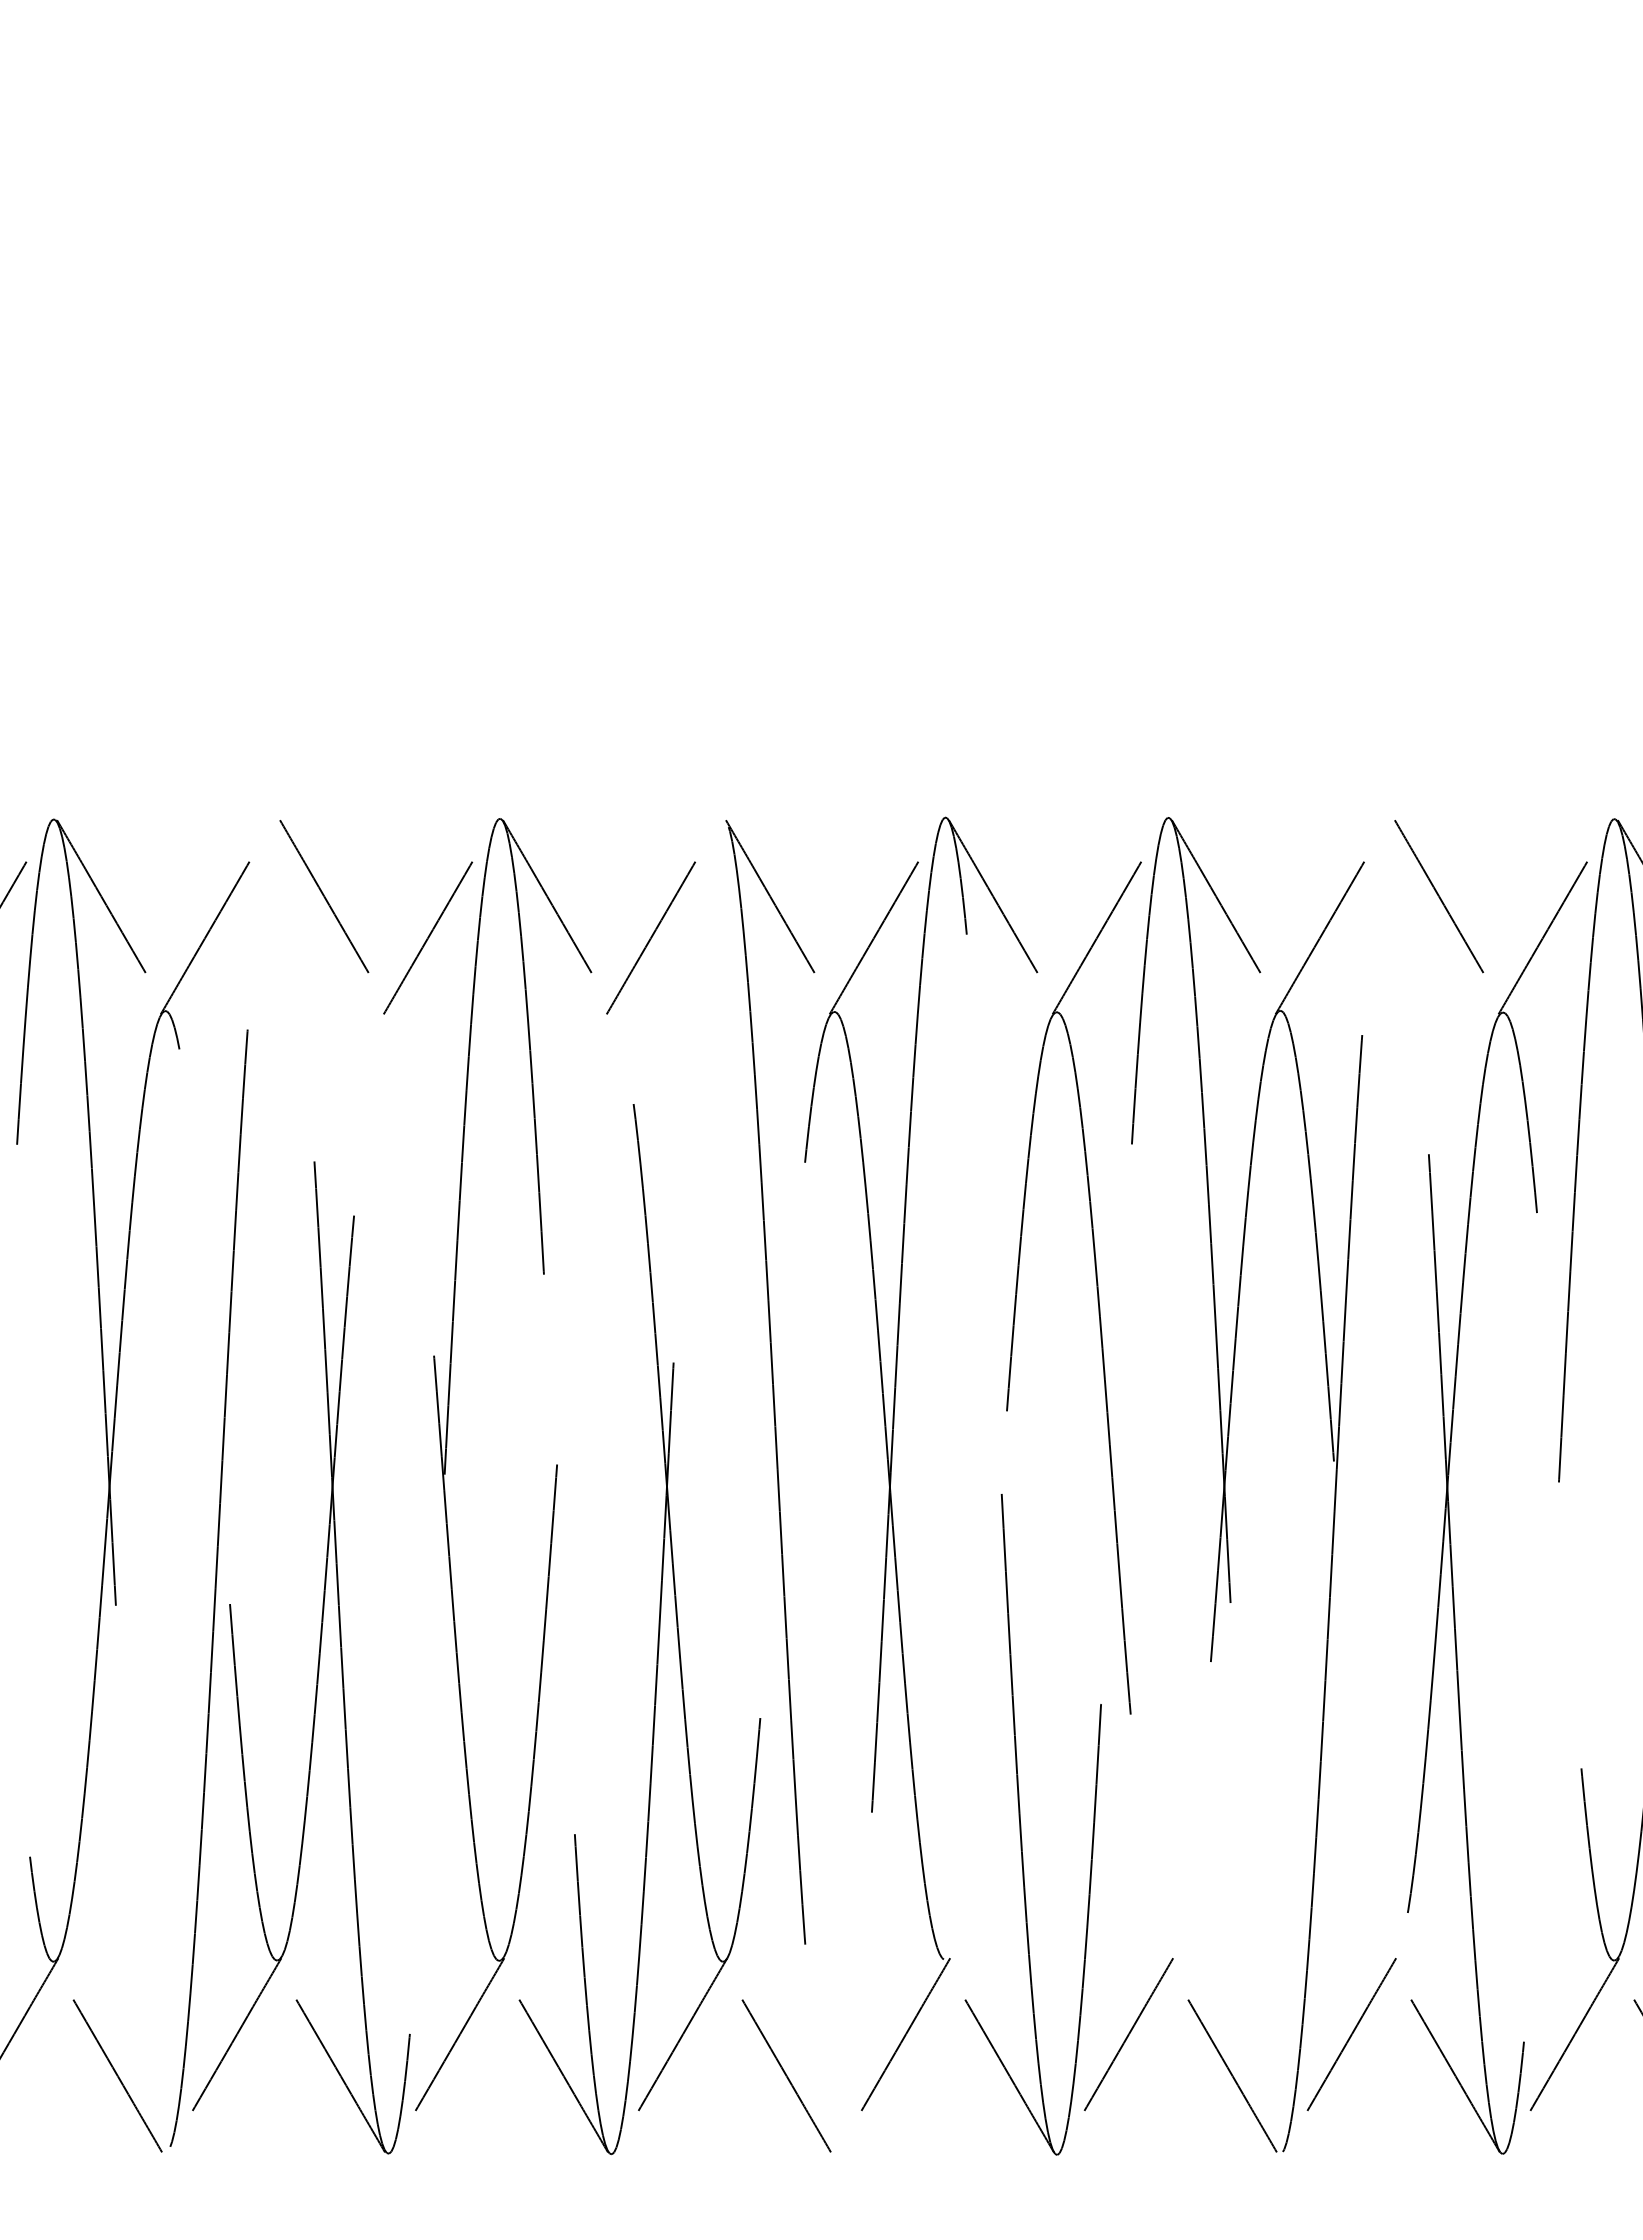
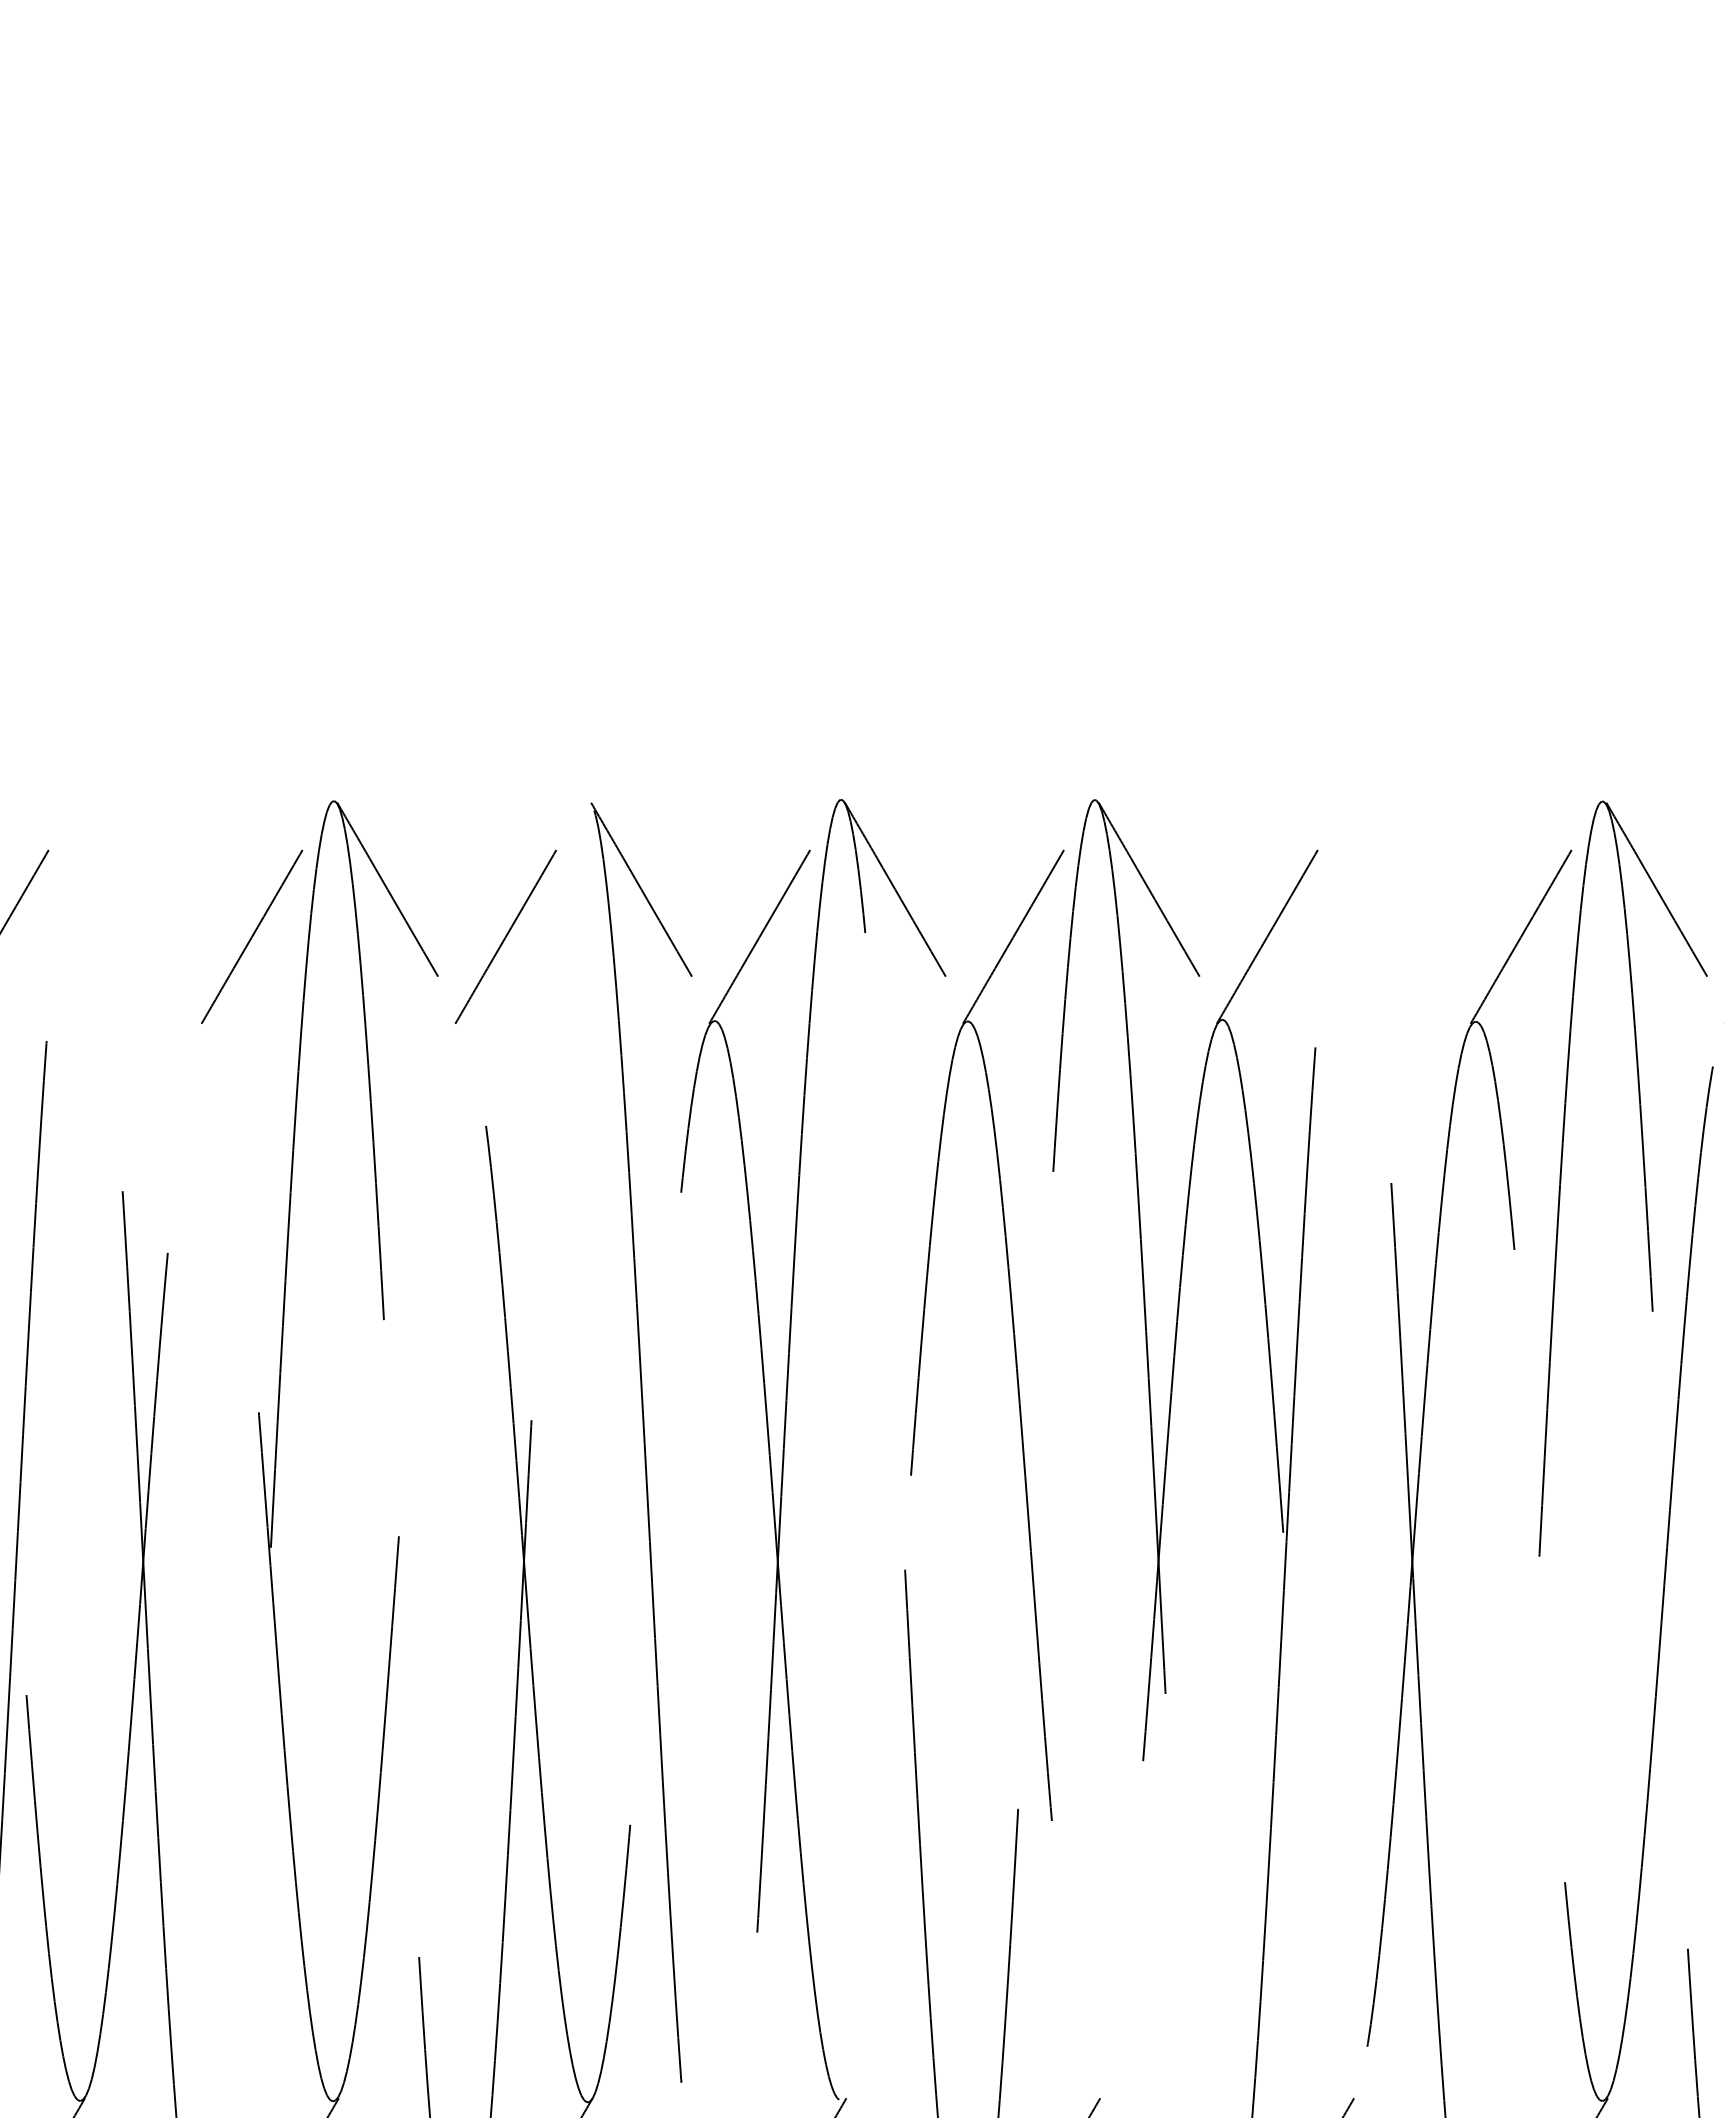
line: (324, 896) -> (134, 889), removed
line: (1439, 896) -> (1403, 889), removed

